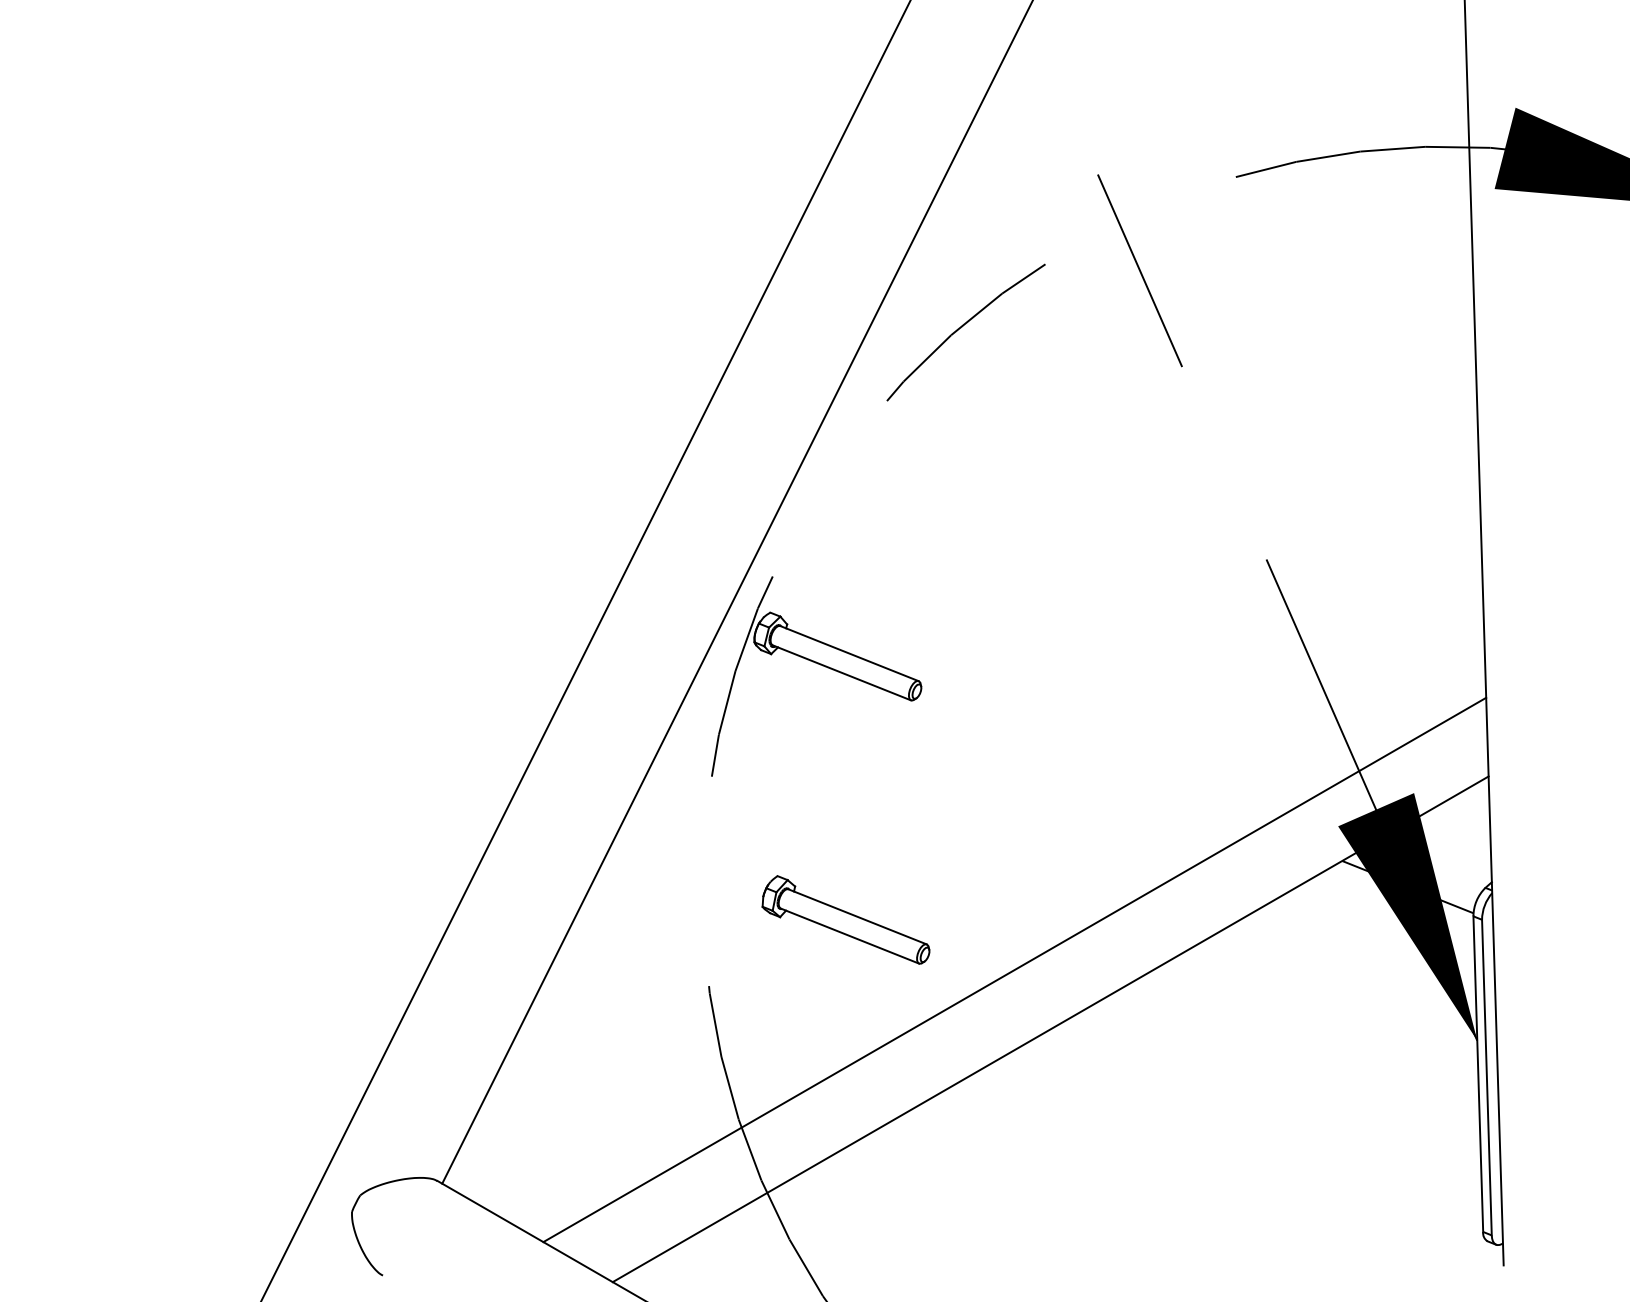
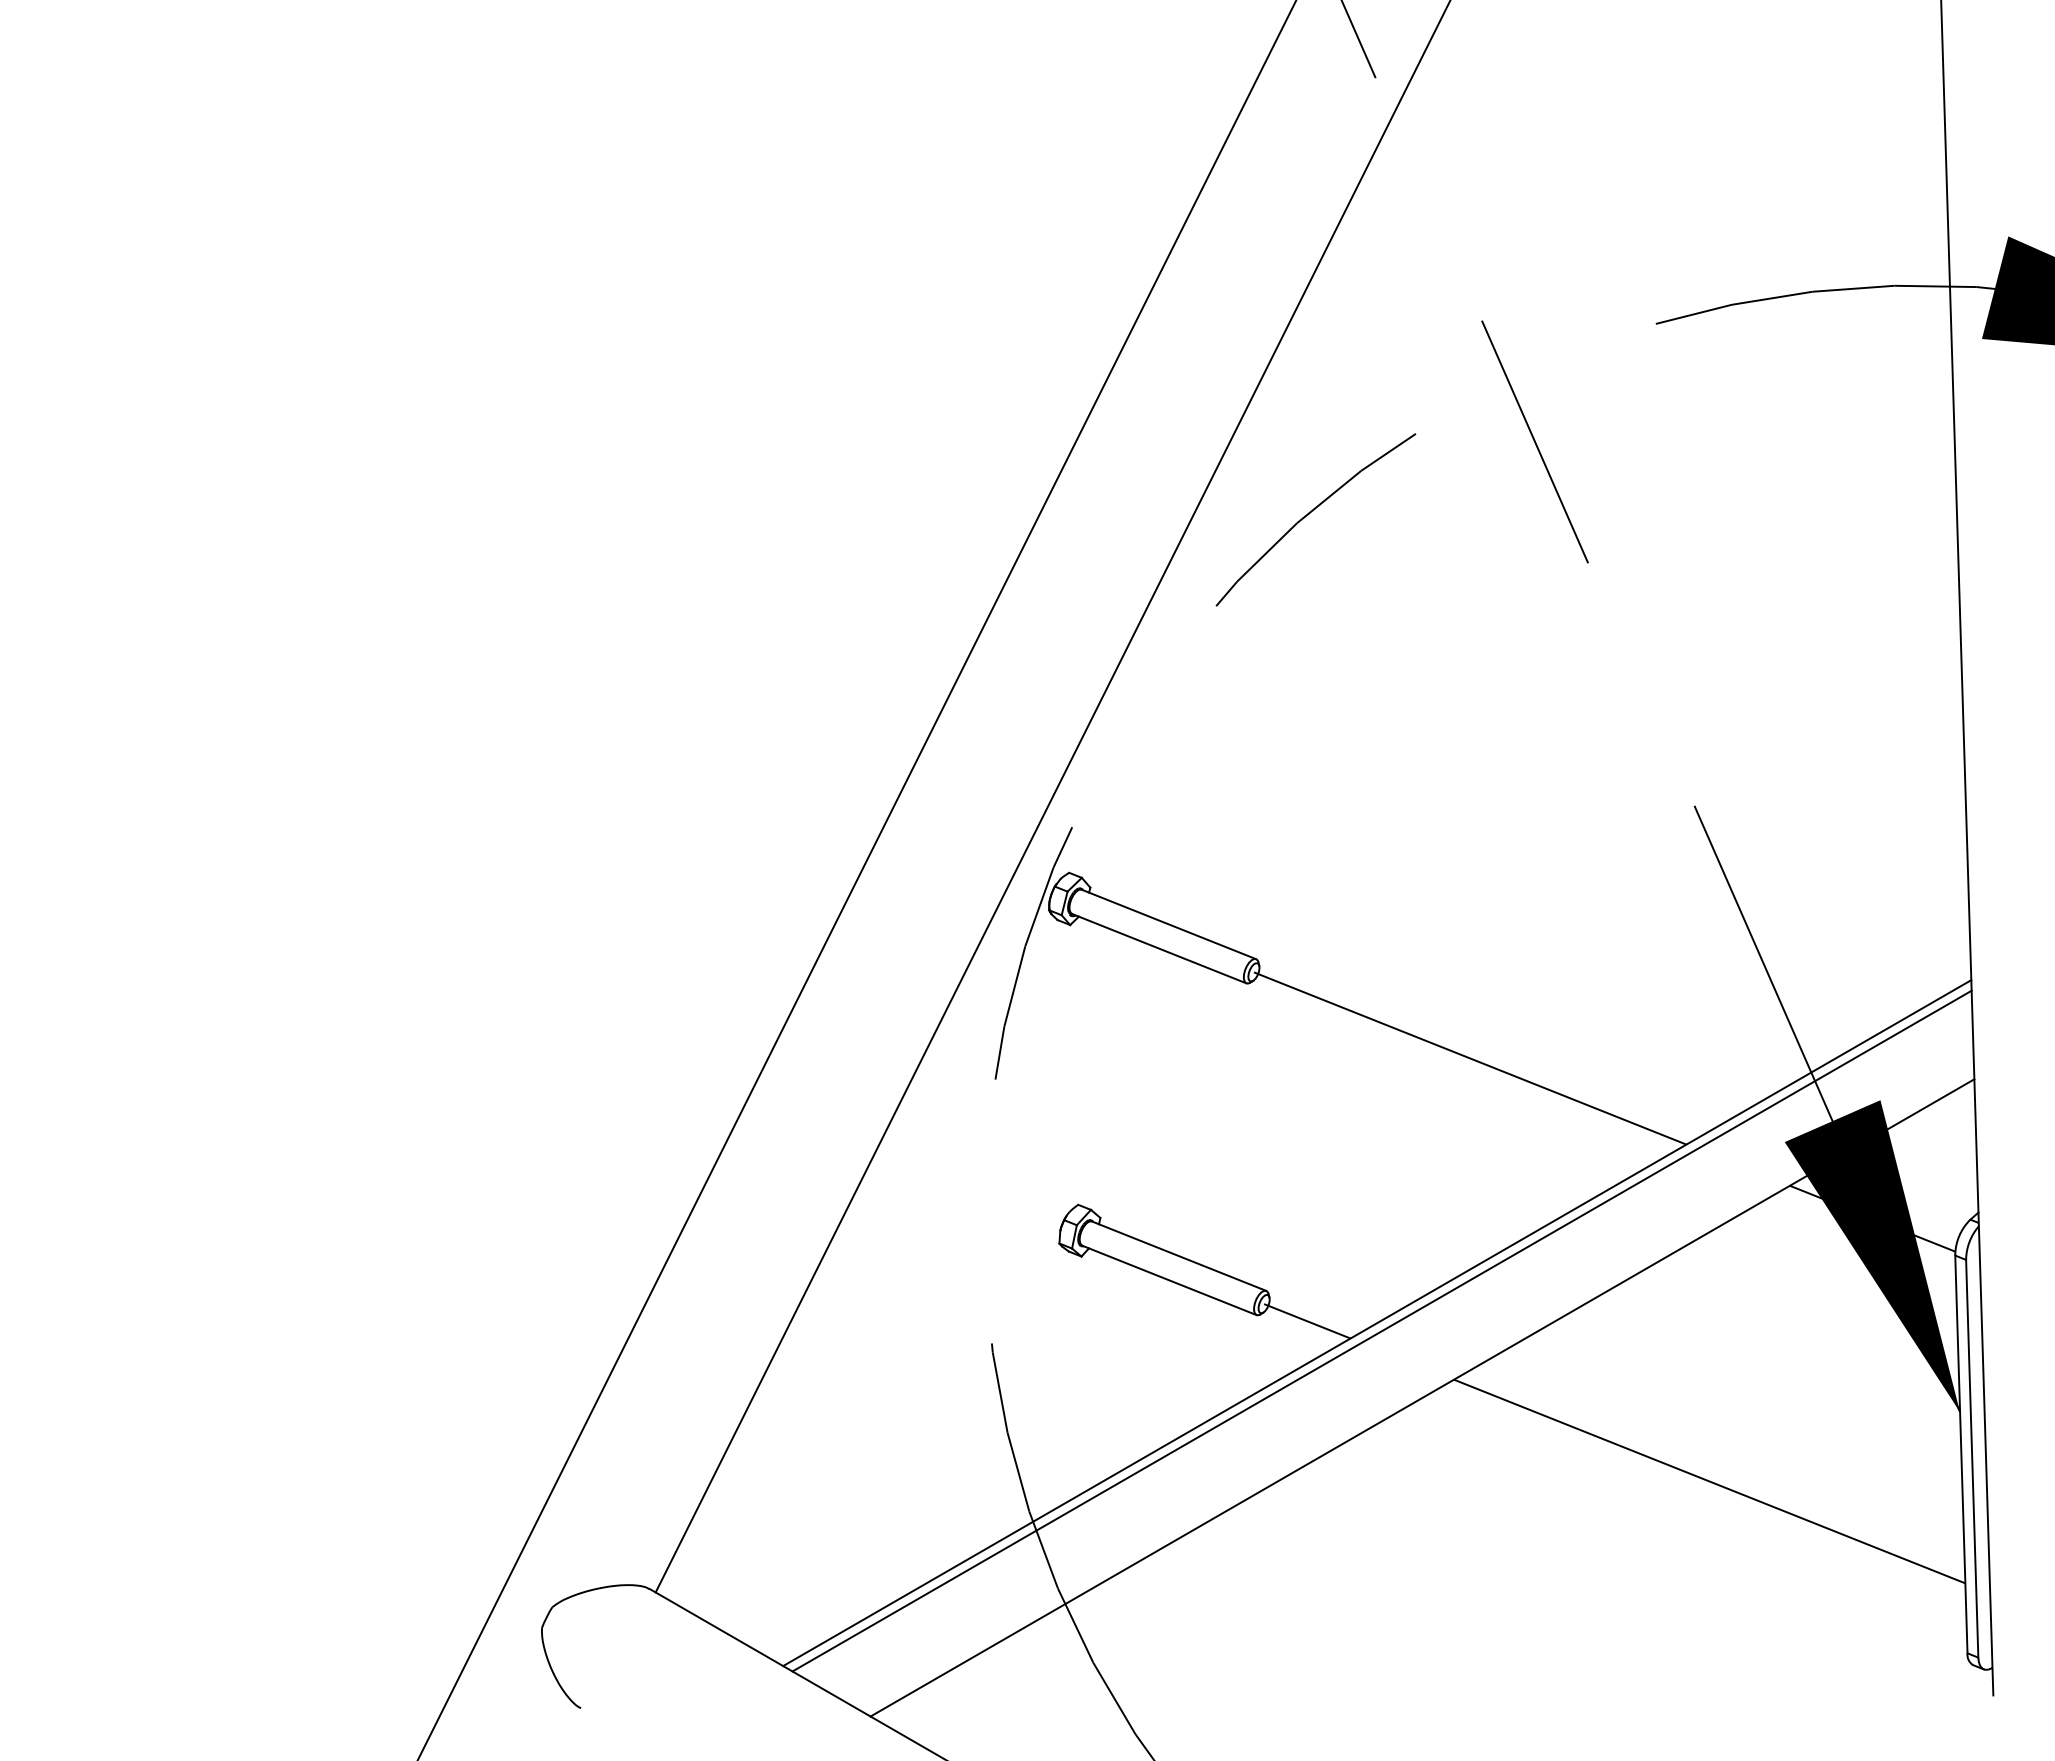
line: (1088, 759) -> (1469, 1058), added
line: (959, 968) -> (1307, 1321), added
line: (1018, 975) -> (1381, 1330), added
line: (1278, 1095) -> (1709, 1481), added

